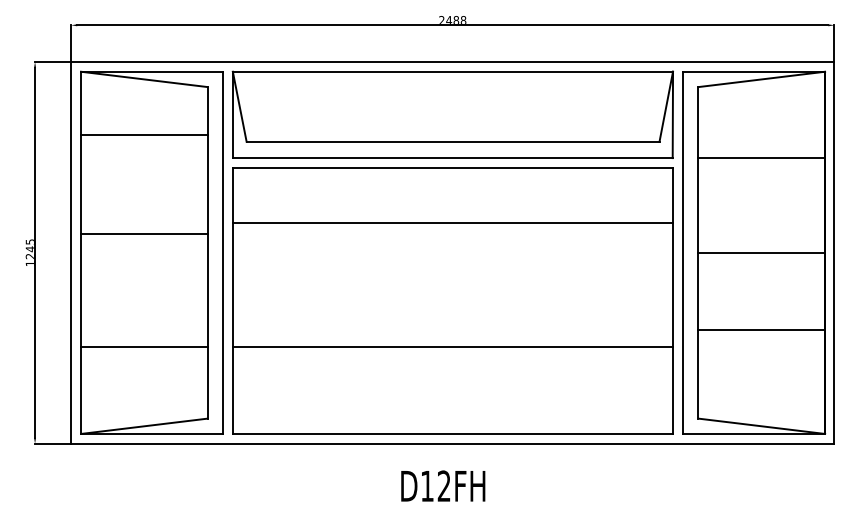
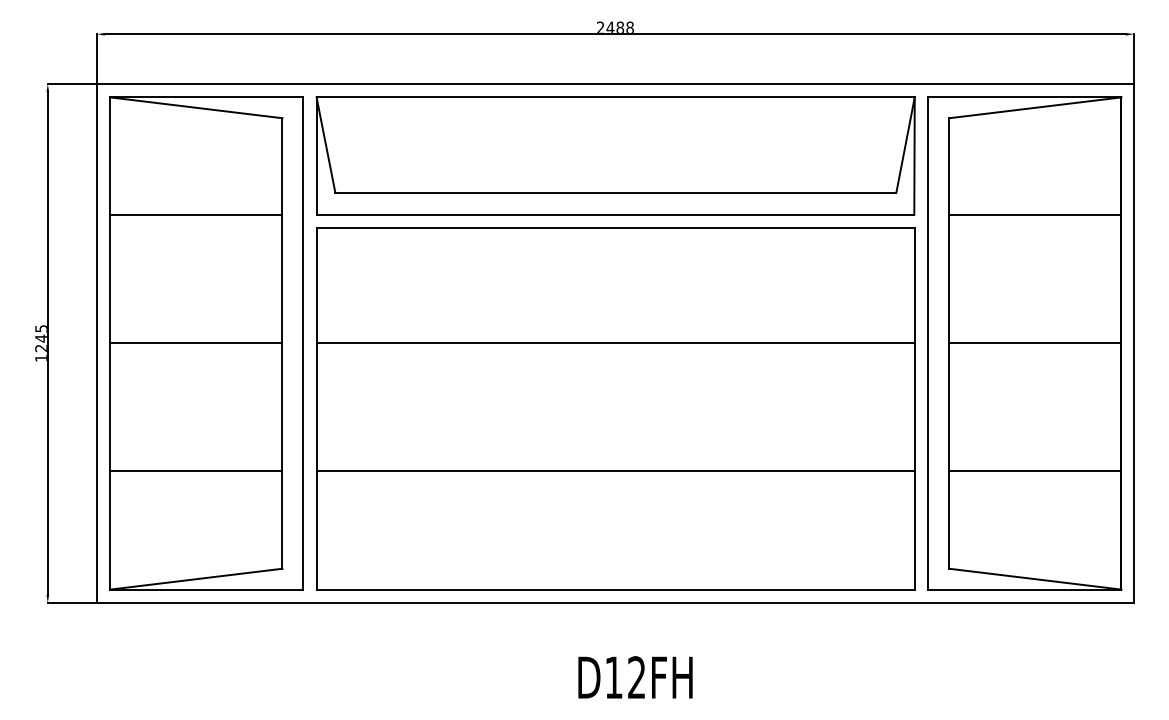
line: (144, 134) -> (196, 214), moved
line: (452, 222) -> (615, 343), moved
line: (144, 233) -> (196, 343), moved
line: (761, 330) -> (1035, 471), moved
text: (443, 486) -> (635, 677), moved

